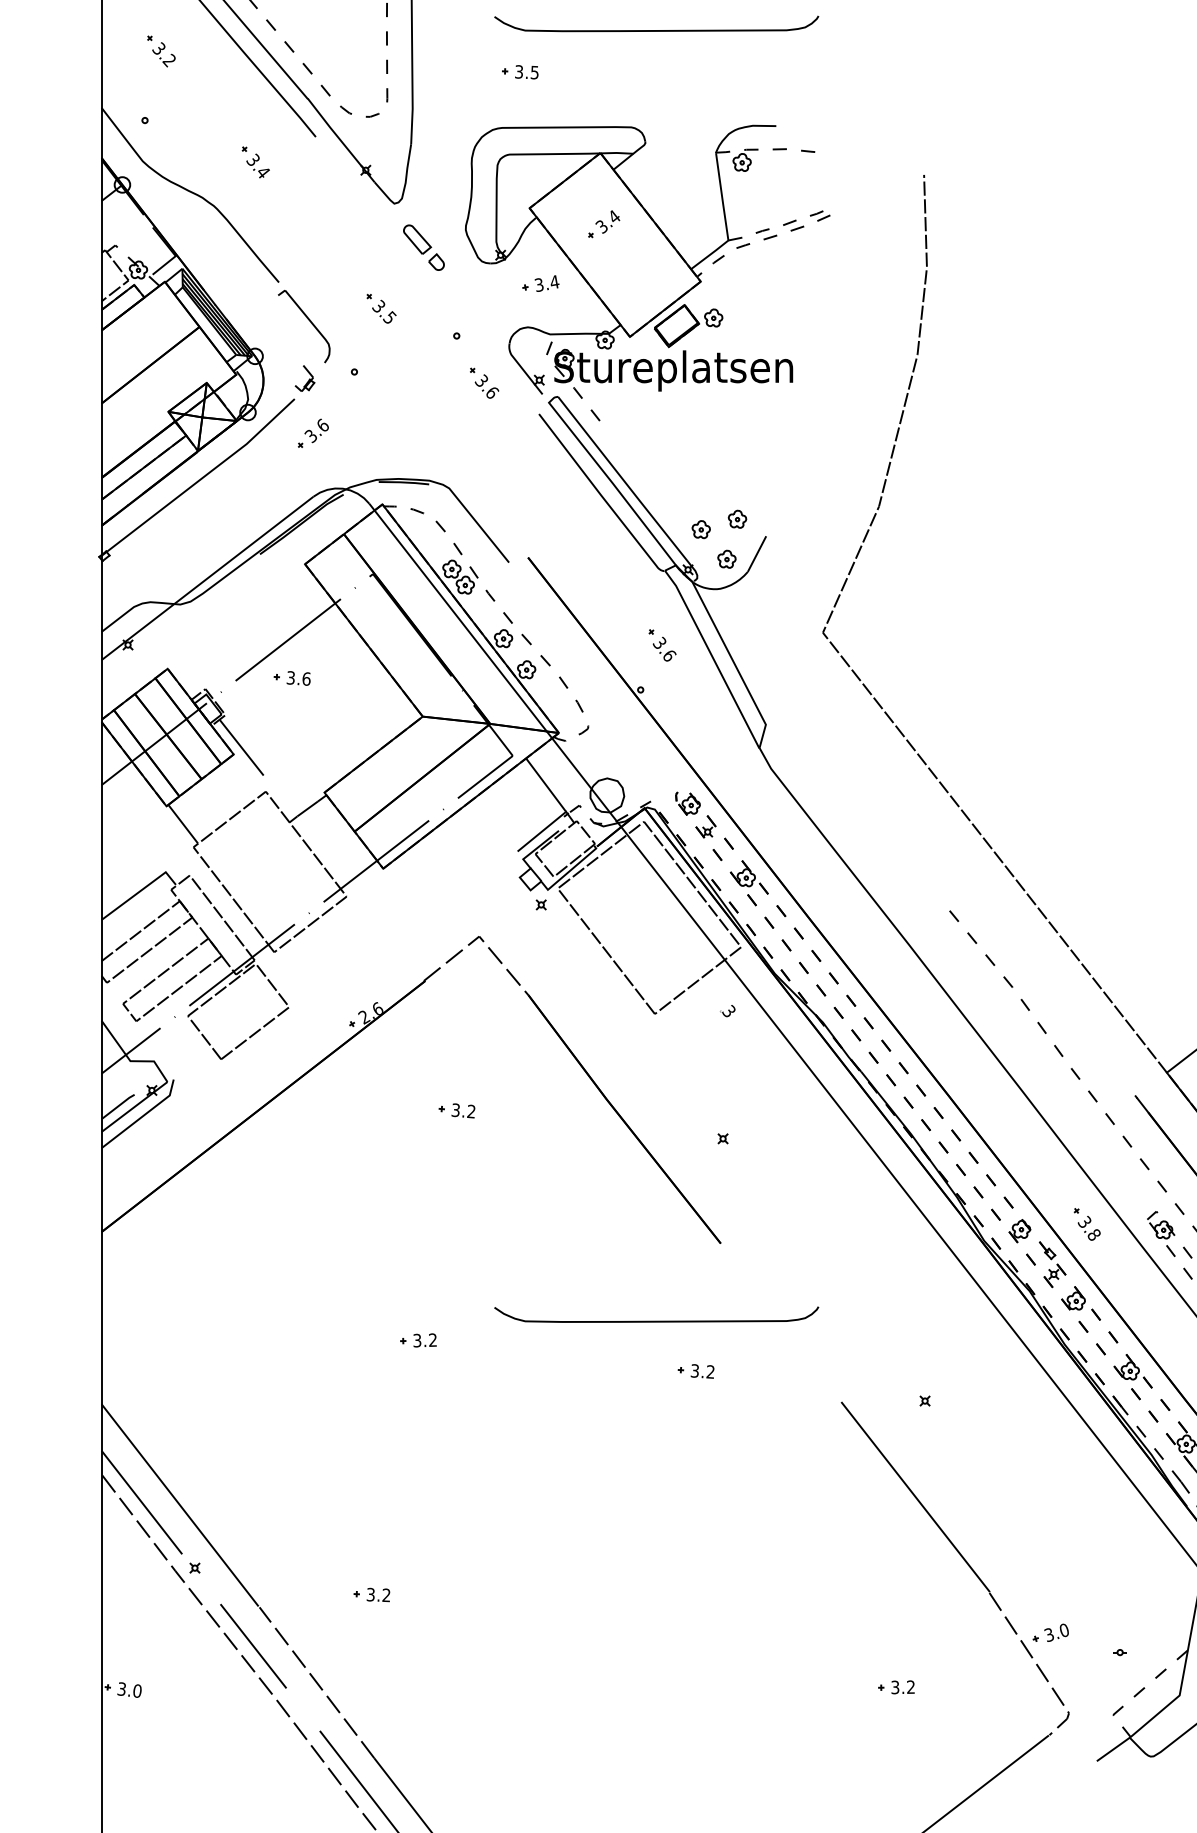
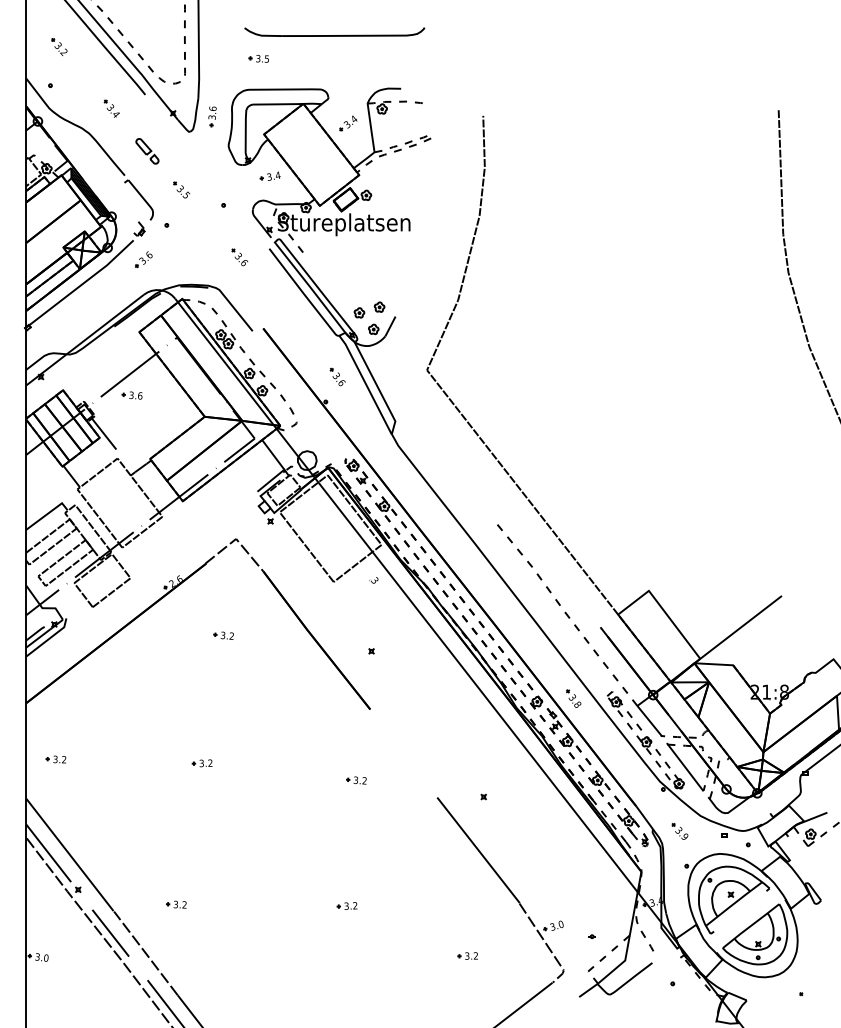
part: (436, 176) -> (212, 116), added
part: (604, 224) -> (348, 123), moved
part: (424, 248) -> (147, 151), moved
part: (483, 383) -> (239, 257), moved
part: (656, 1313) -> (334, 748), removed
part: (154, 1333) -> (55, 759), added
part: (677, 1596) -> (346, 905), added

